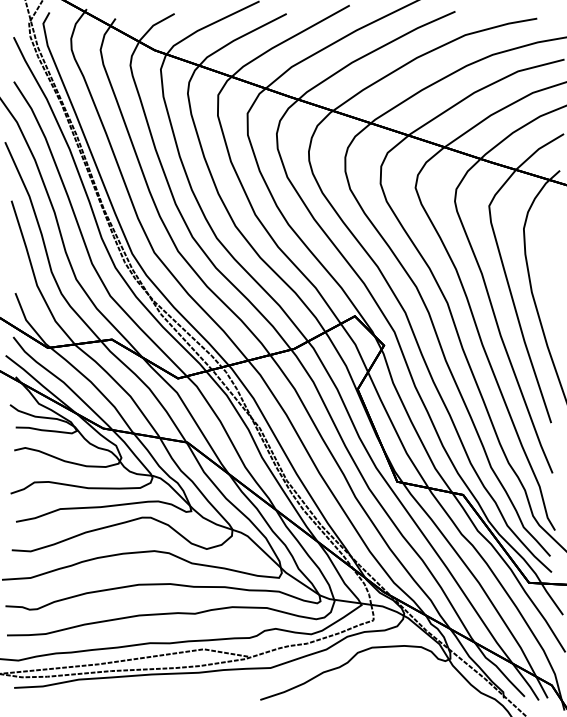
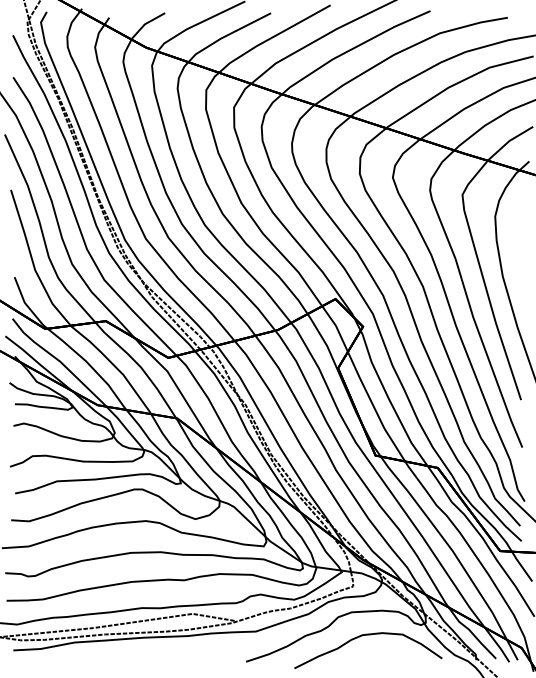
curve: (389, 672) -> (368, 635), added

